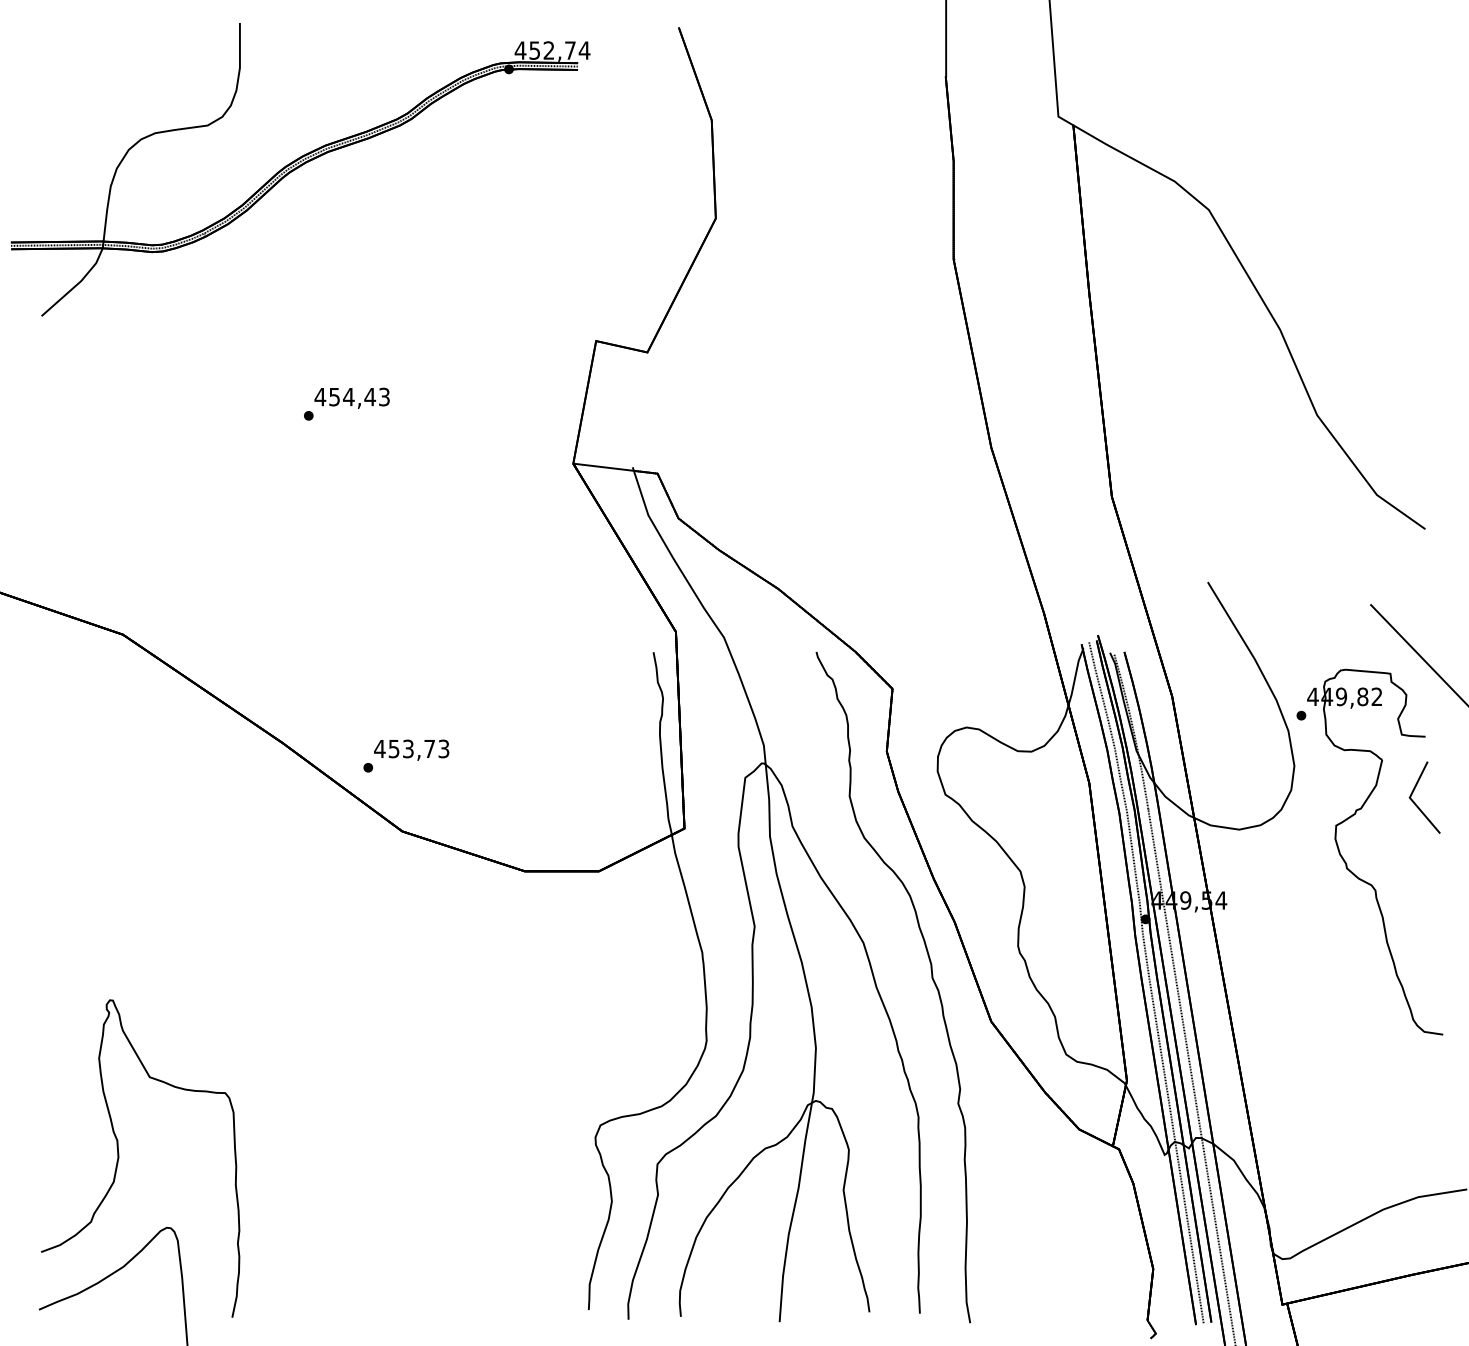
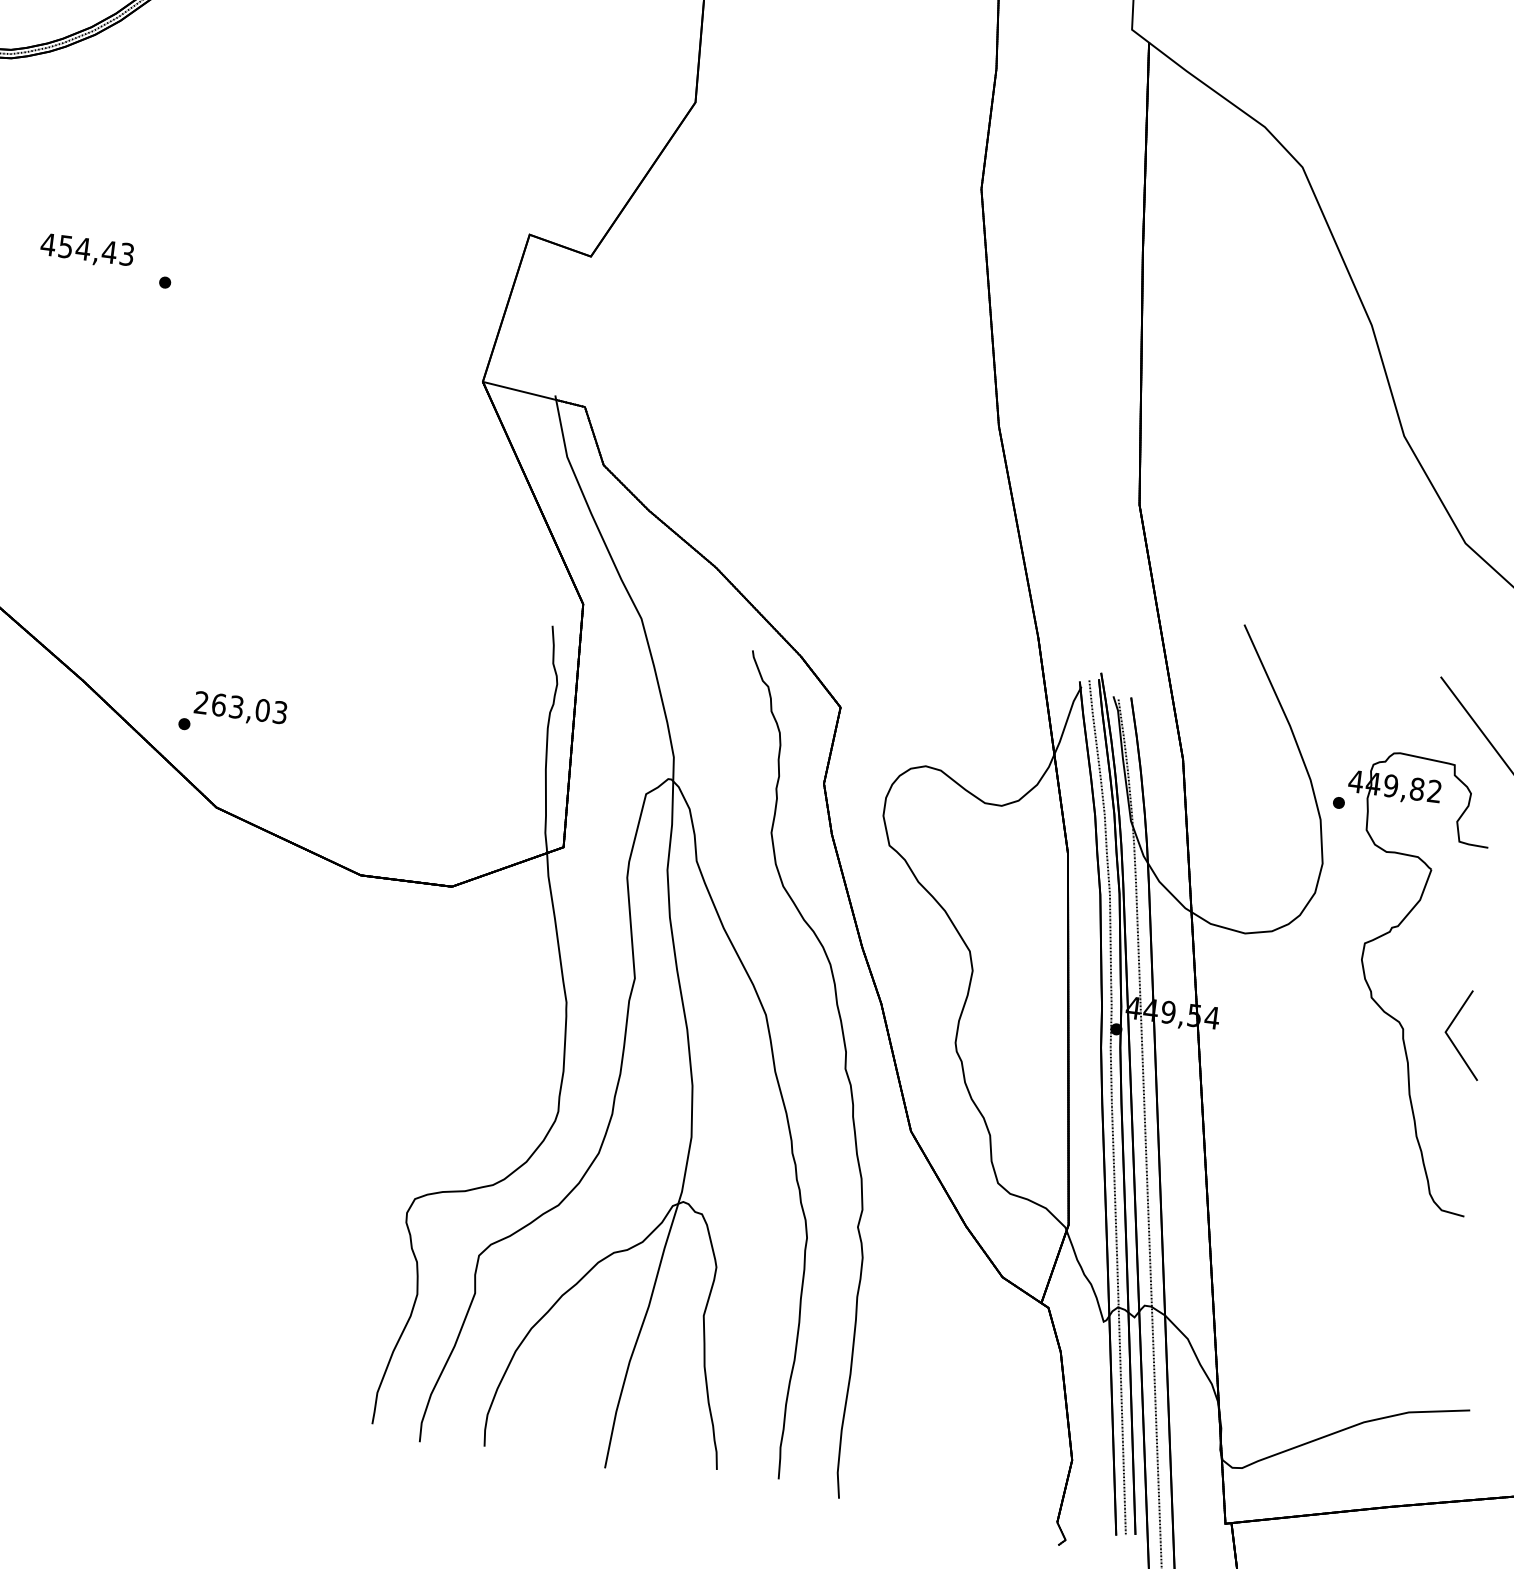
text: (351, 397) -> (86, 249), moved
text: (404, 748) -> (231, 706), 453,73 -> 263,03
line: (1415, 802) -> (1451, 1038), moved

